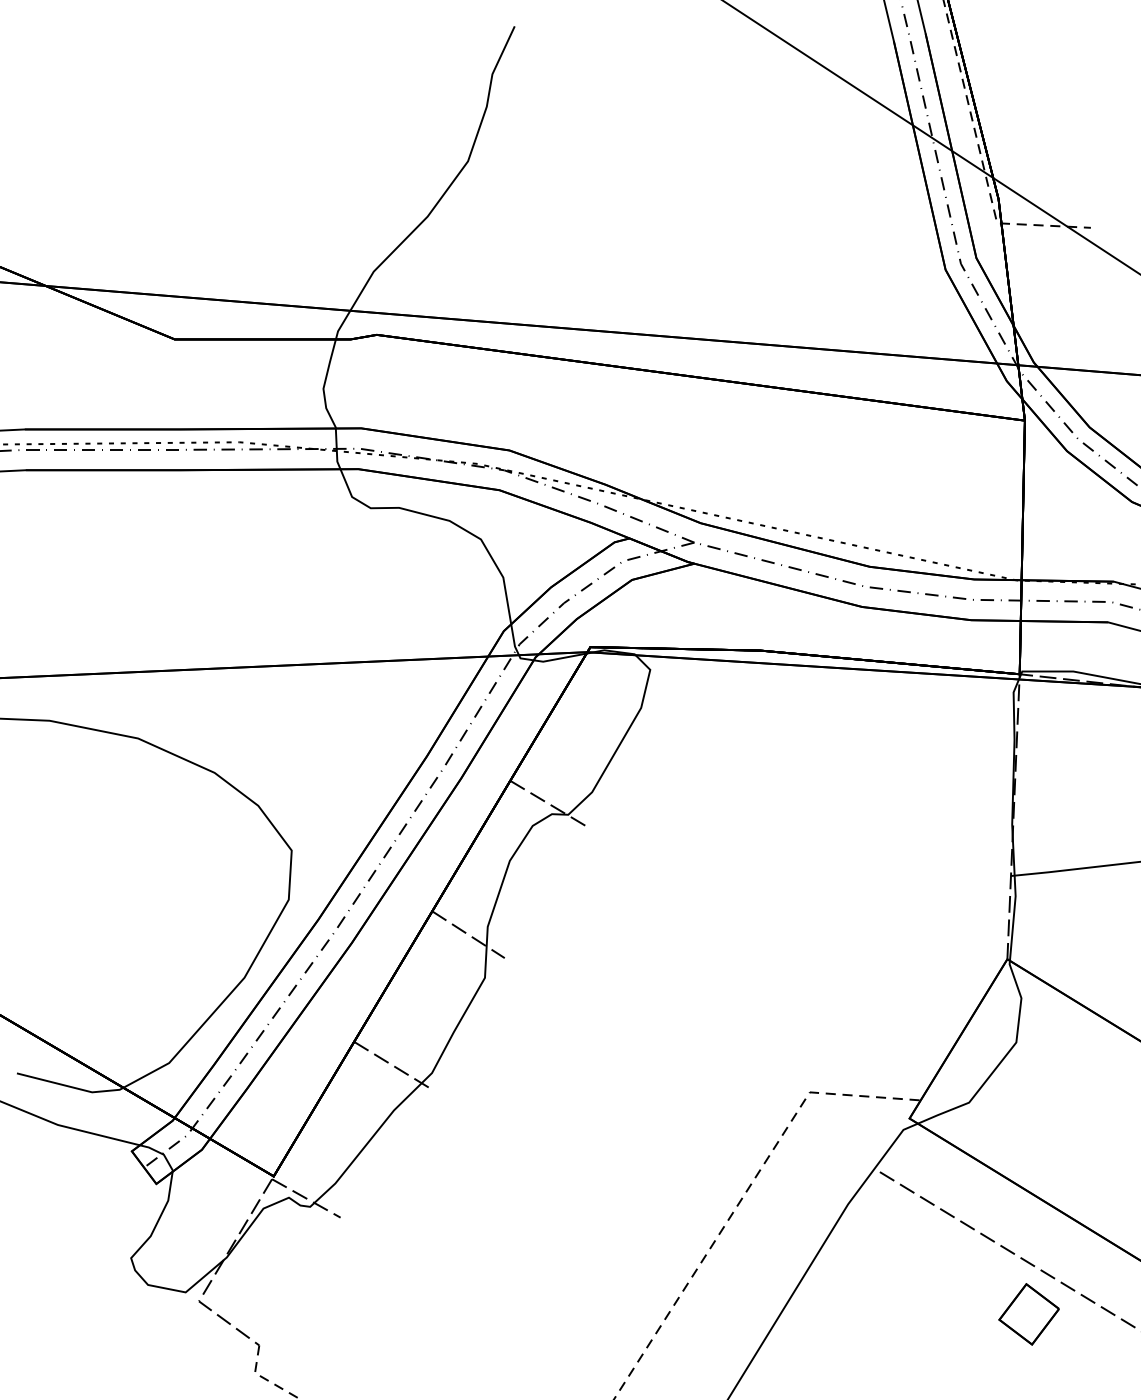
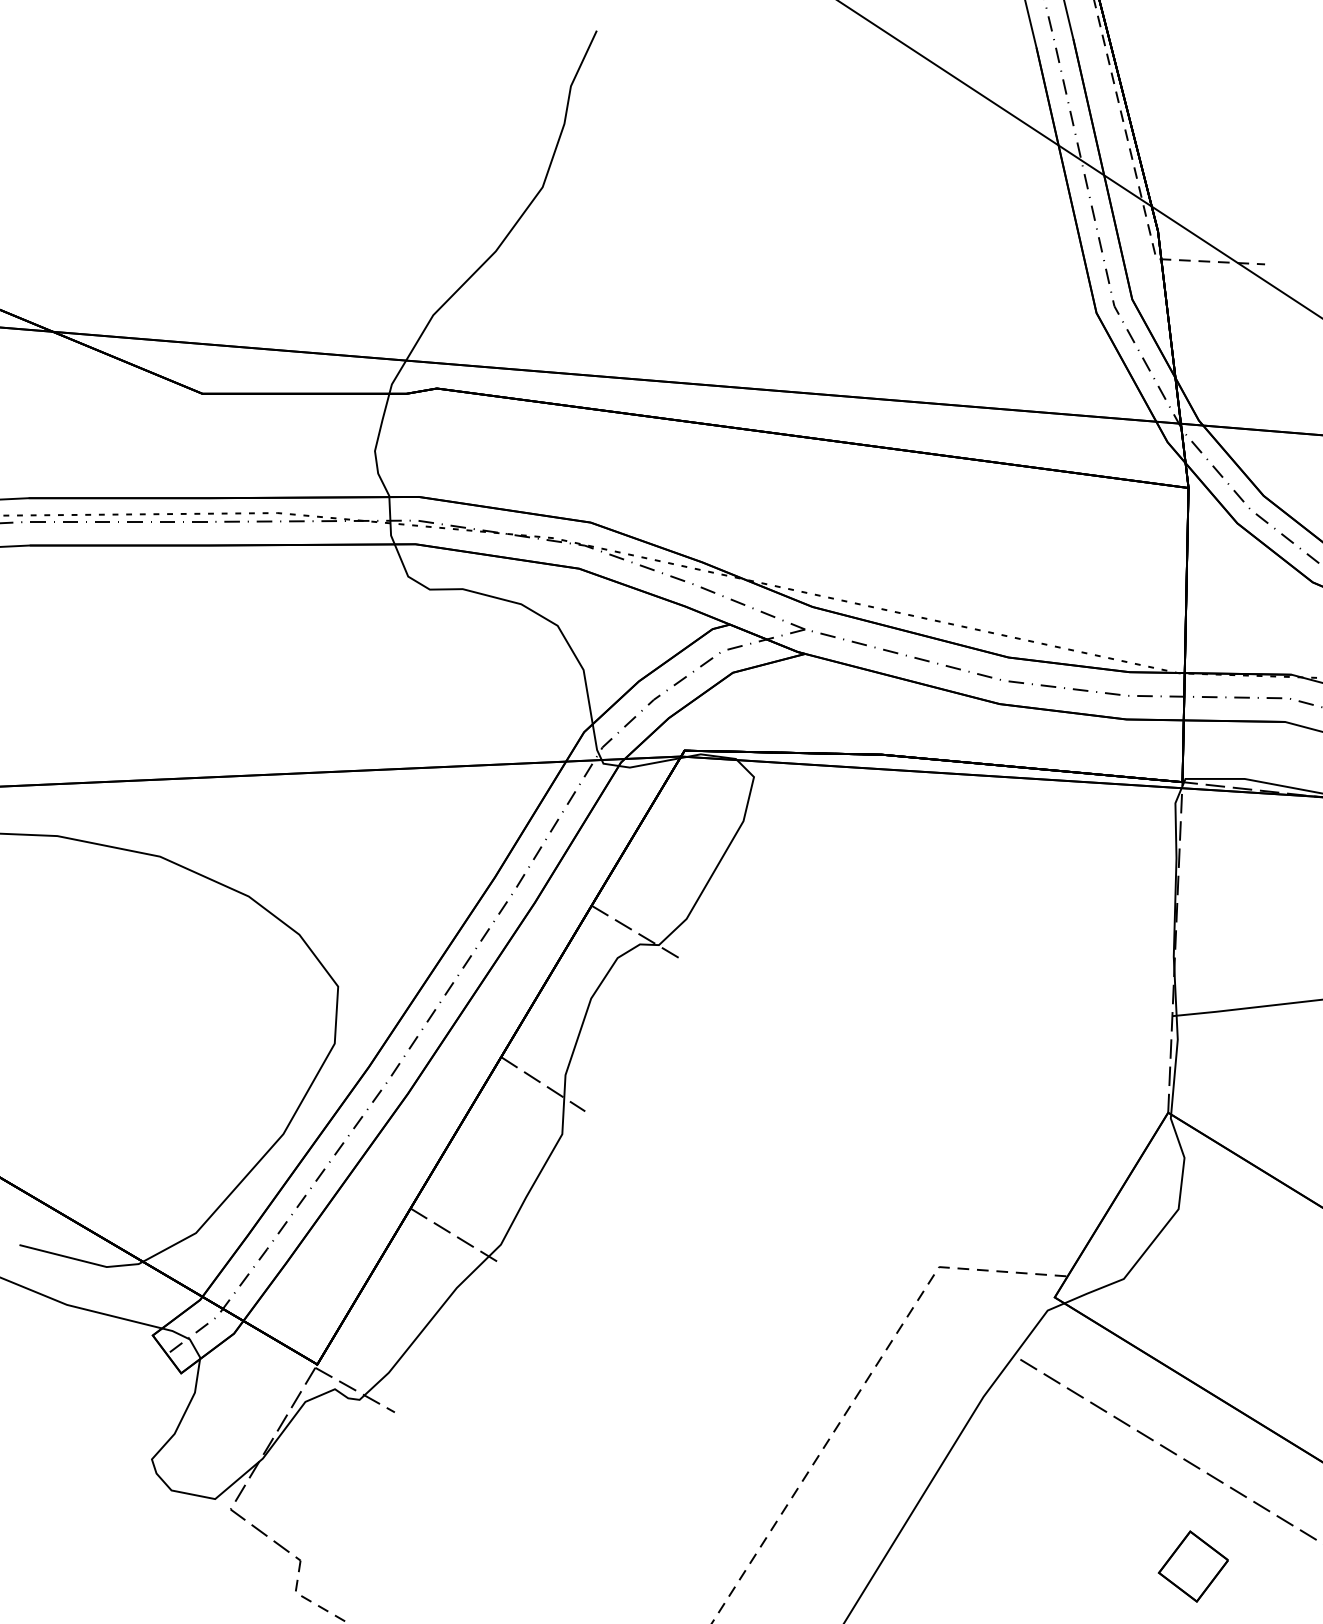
part: (1028, 1314) -> (1192, 1566), moved

